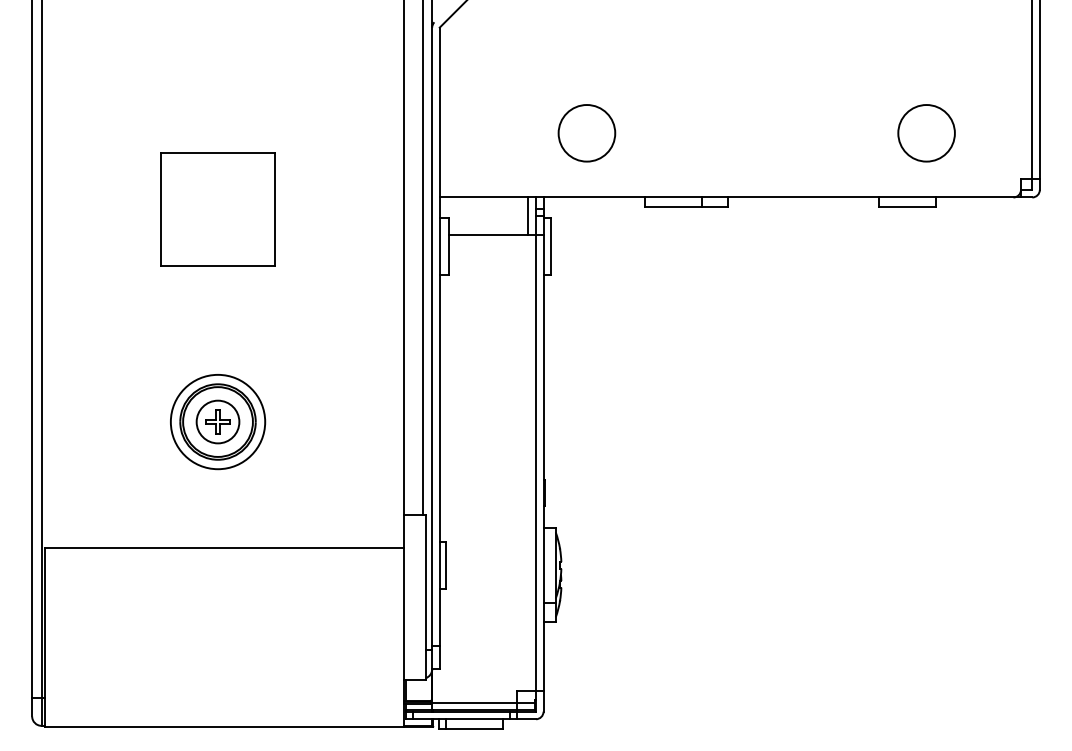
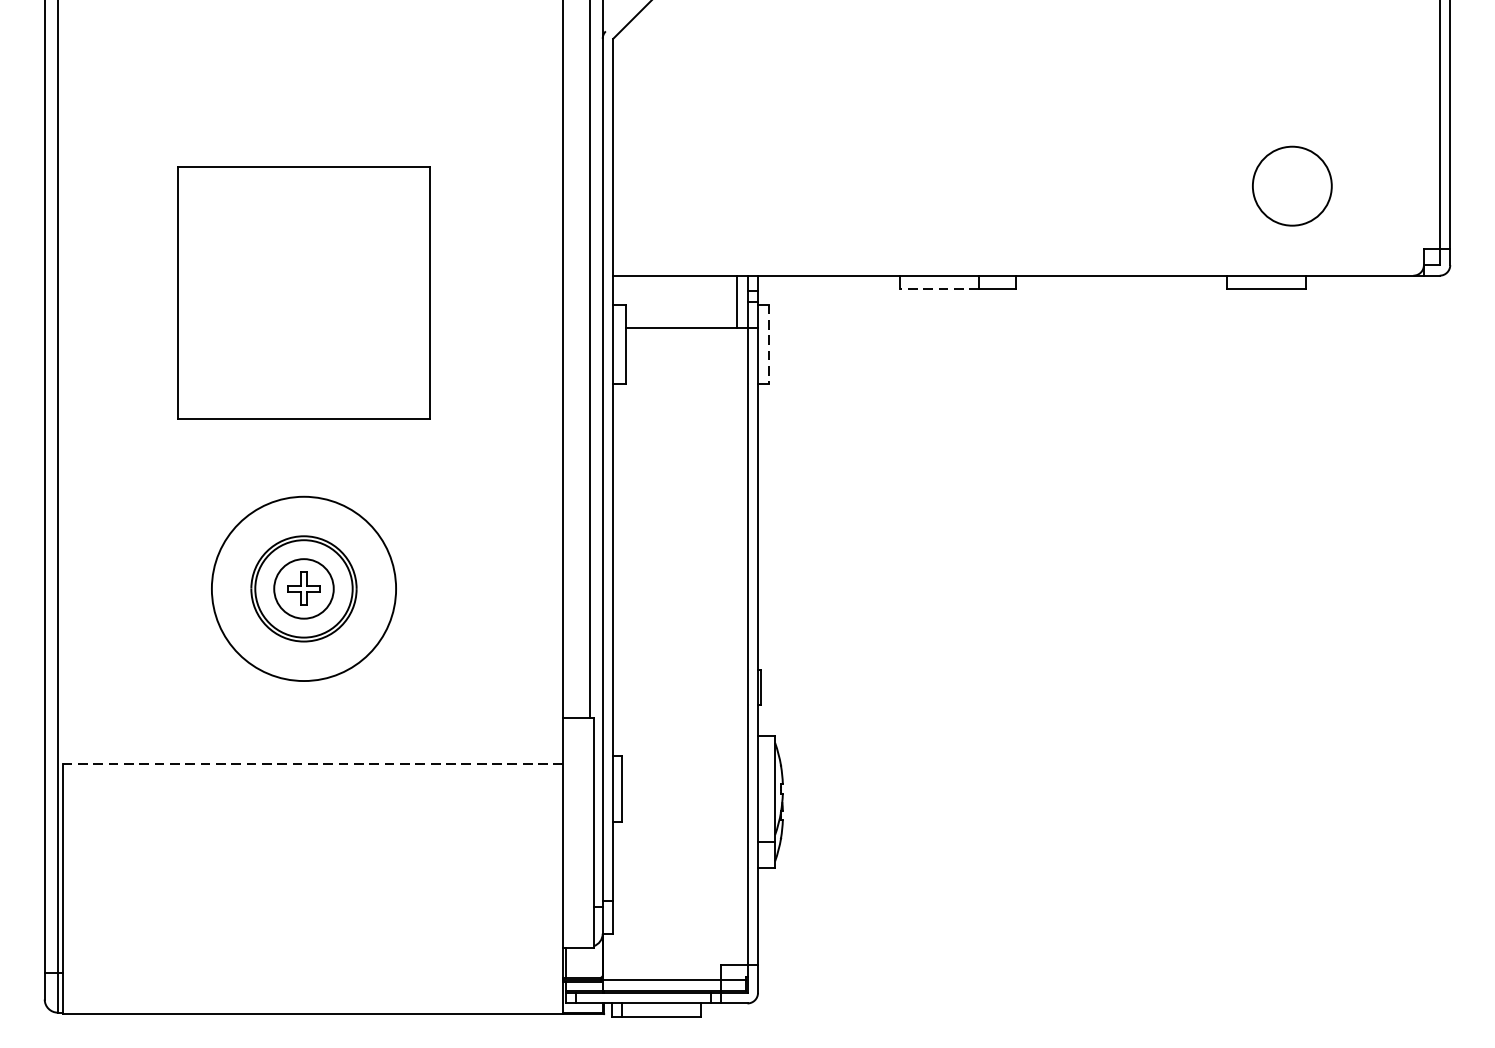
circle: (586, 133) -> (817, 186), removed
line: (673, 206) -> (939, 288), solid -> dashed
part: (217, 209) -> (303, 292), size x1.6
line: (551, 247) -> (769, 345), solid -> dashed
circle: (217, 421) -> (303, 588), size x1.4
line: (224, 547) -> (313, 763), solid -> dashed

